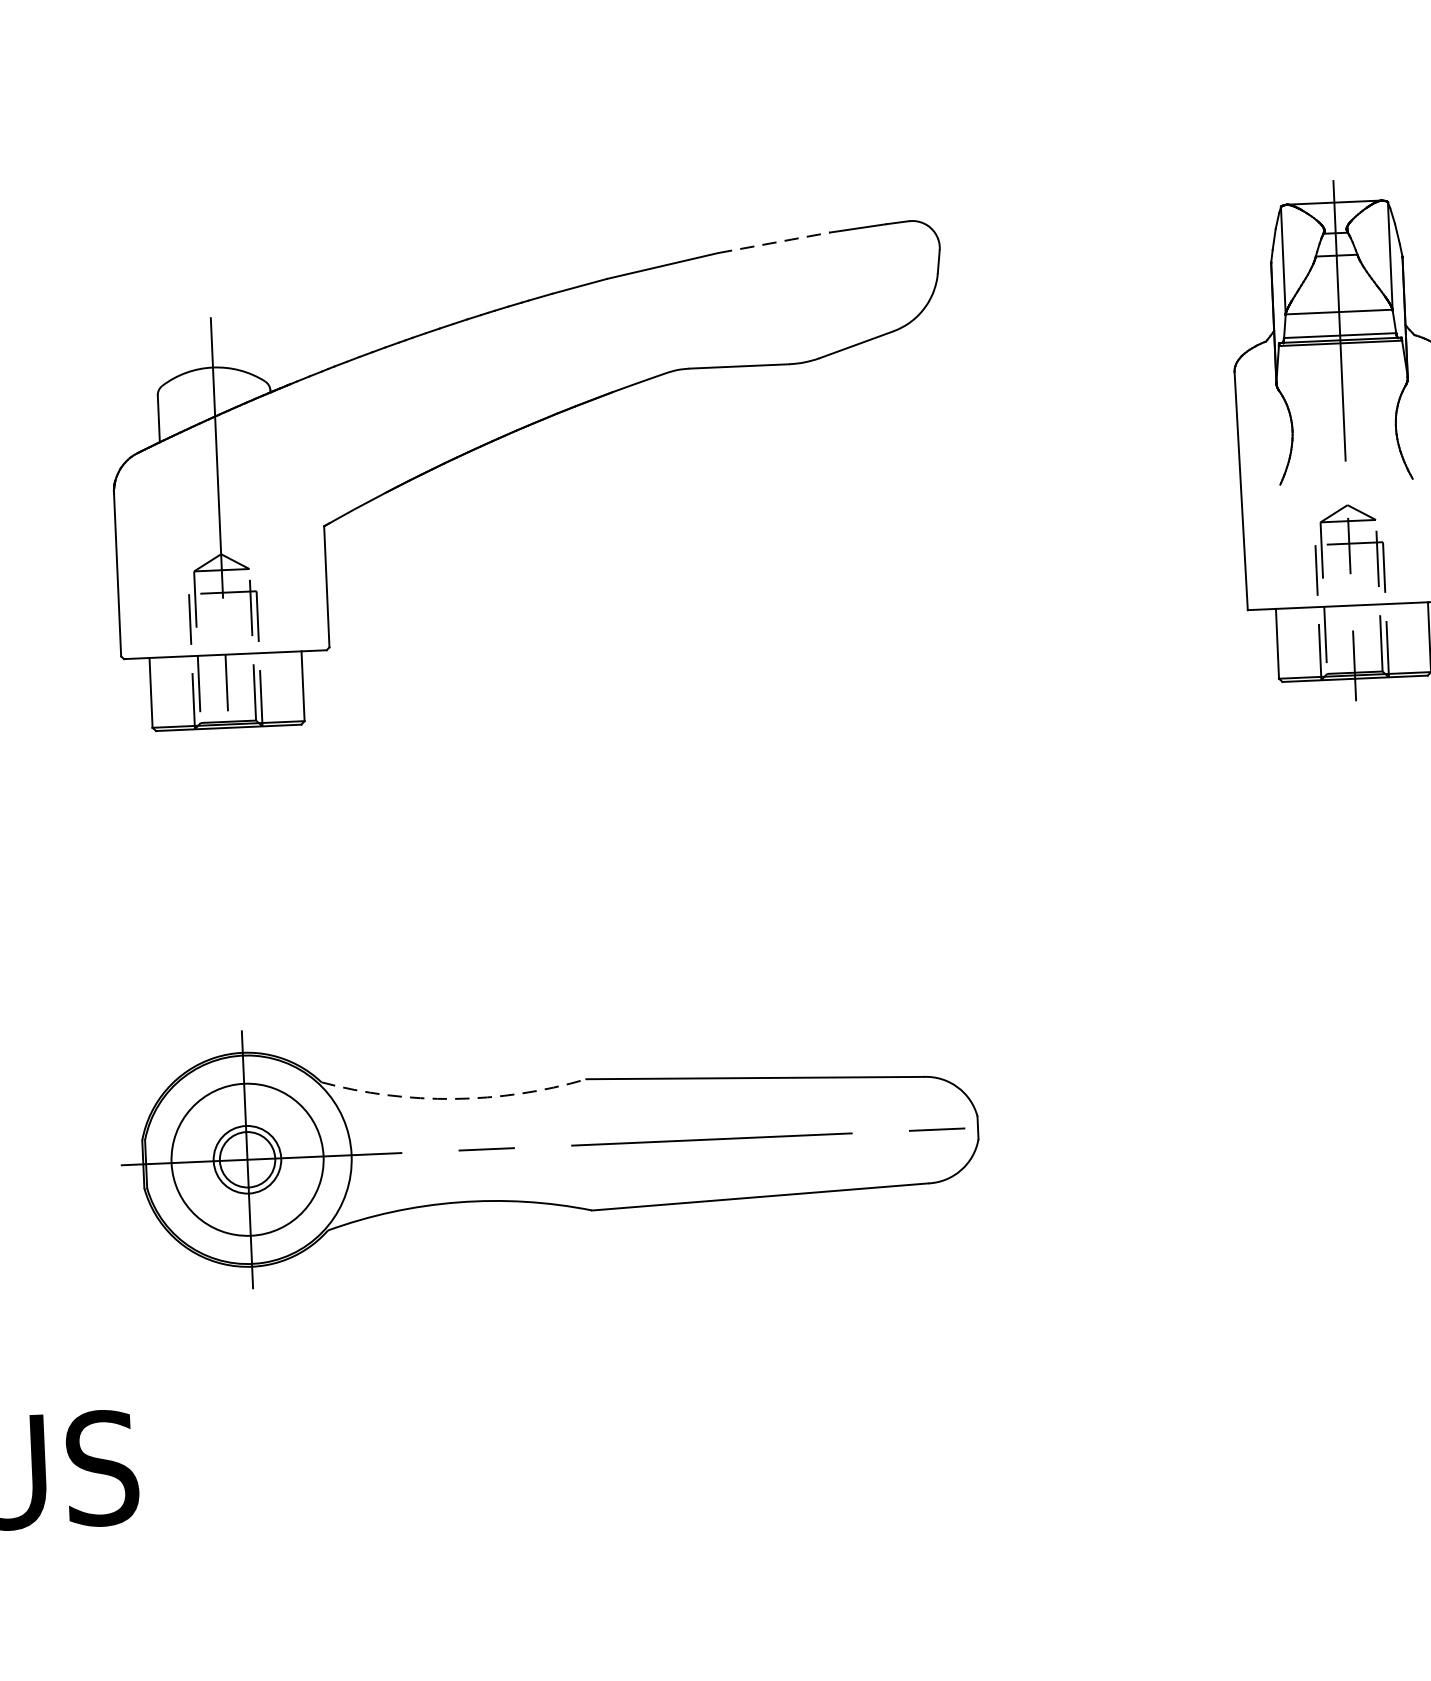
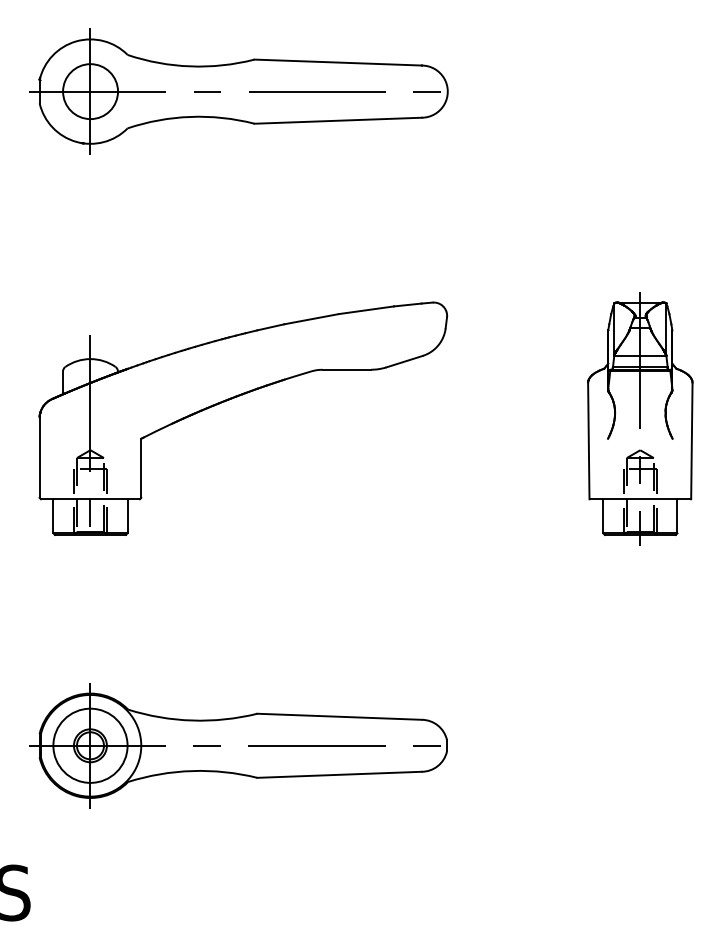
line: (774, 243) -> (366, 310), dashed -> solid
arc: (454, 1098) -> (192, 720), dashed -> solid

